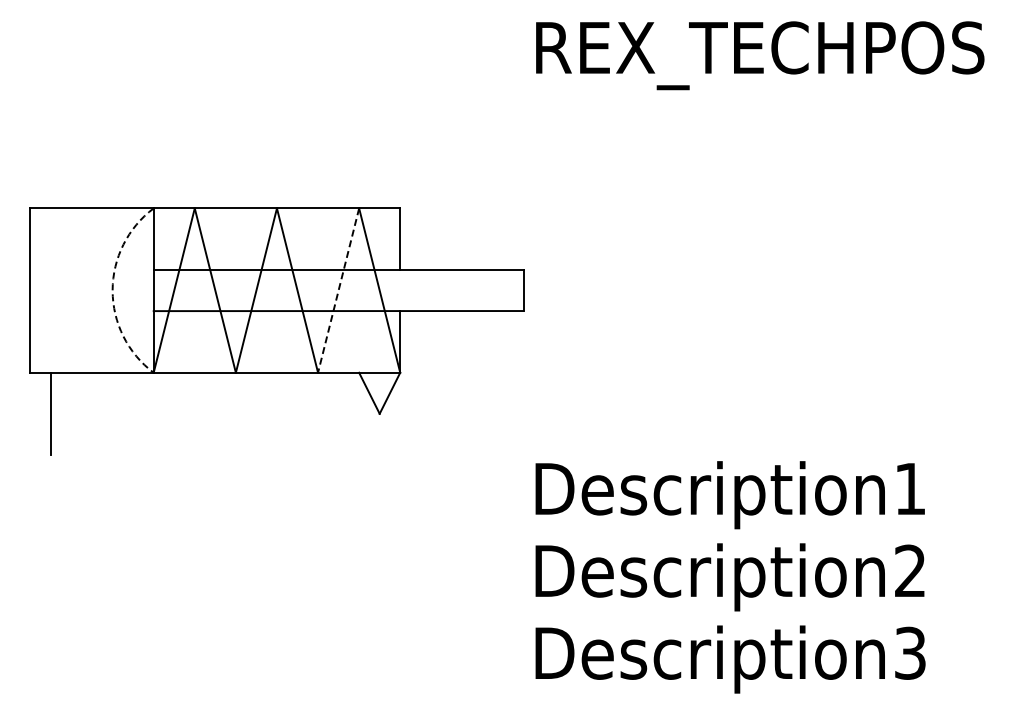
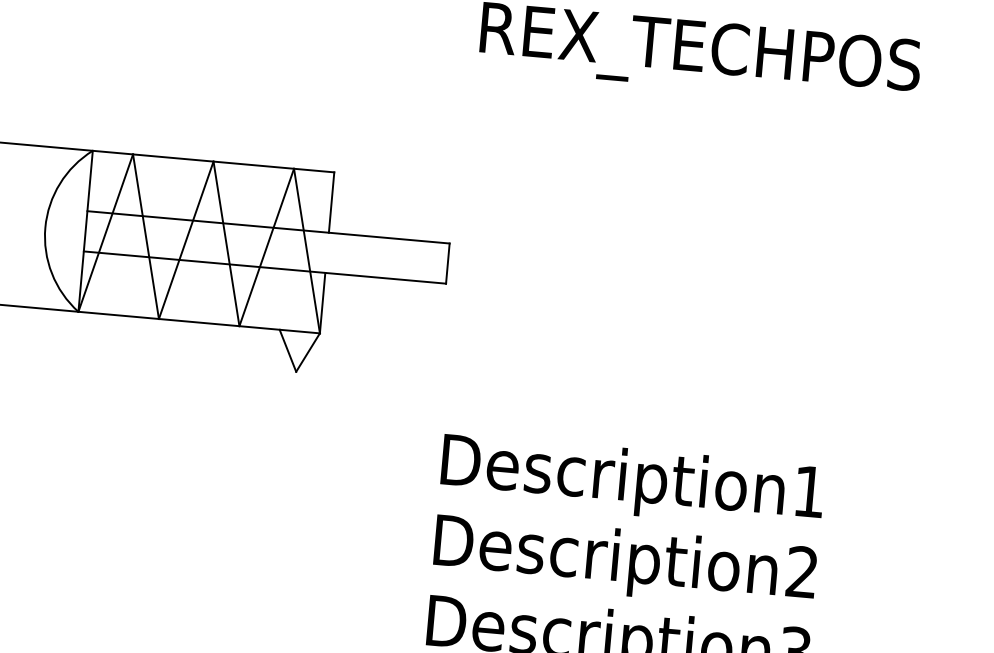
arc: (112, 290) -> (45, 227), dashed -> solid
line: (338, 290) -> (266, 247), dashed -> solid

